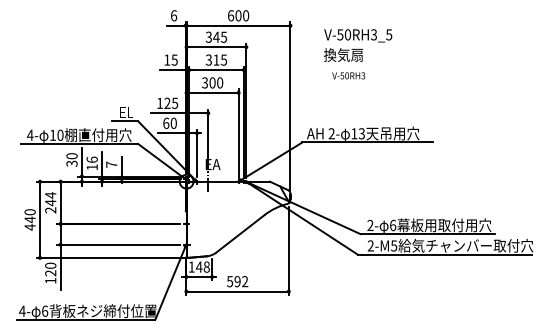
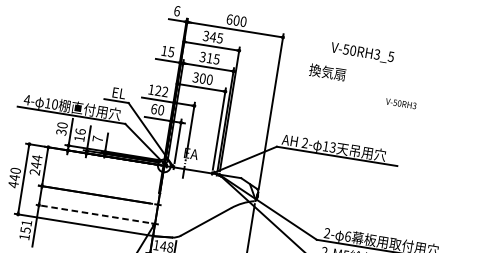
text: (358, 35) -> (362, 52), moved
text: (348, 75) -> (400, 103), moved
text: (175, 102) -> (165, 91), 125 -> 122
line: (118, 244) -> (92, 213), solid -> dashed
text: (50, 269) -> (26, 226), 120 -> 151

